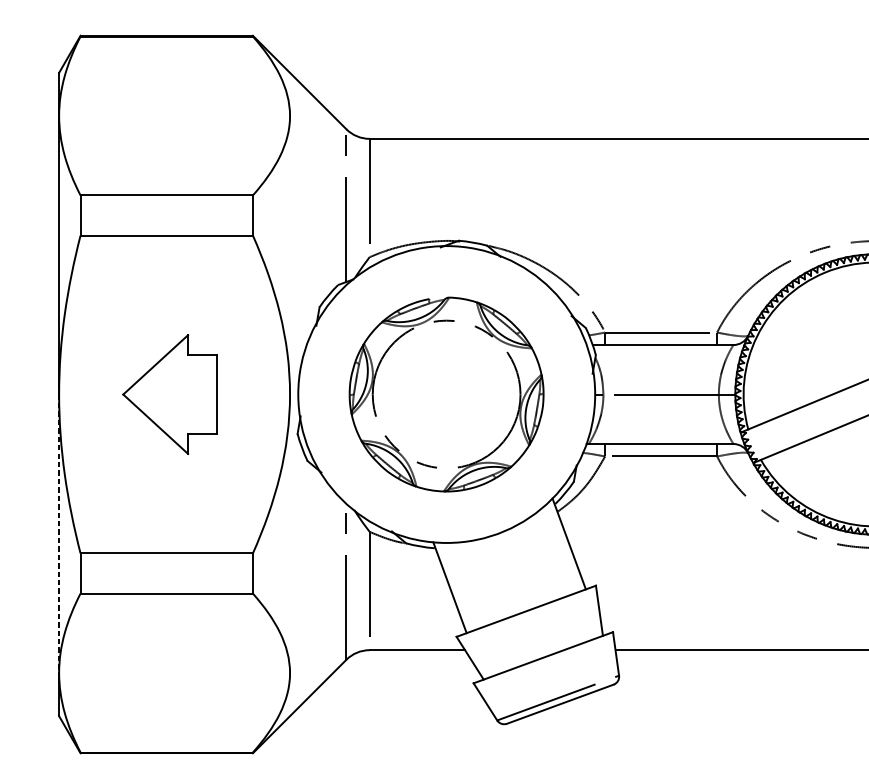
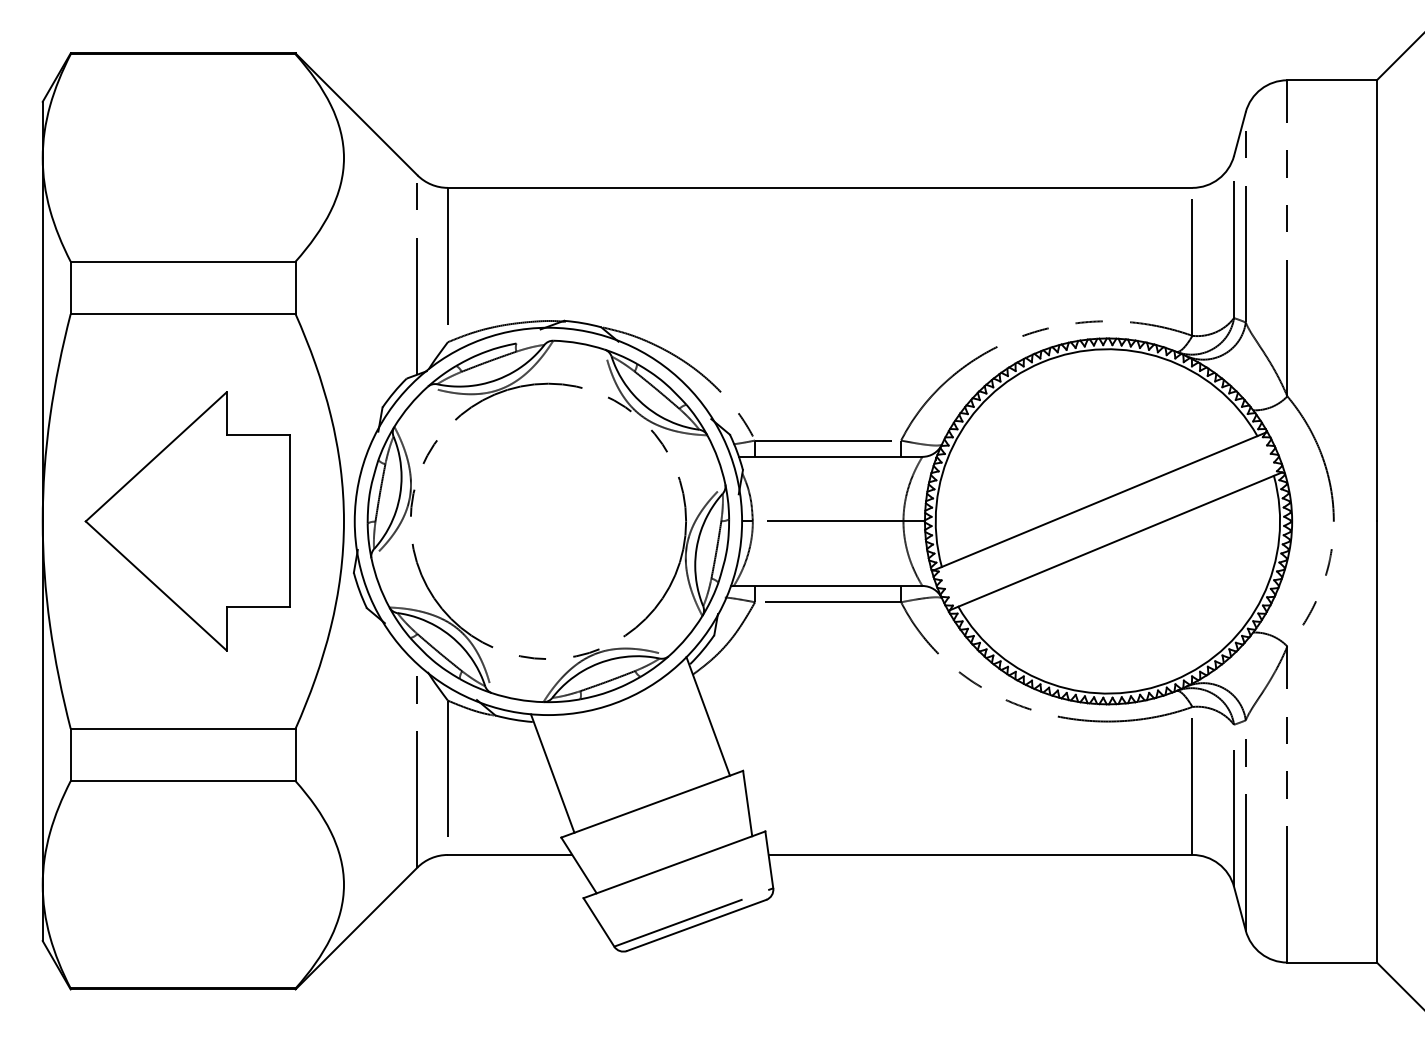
part: (170, 394) -> (187, 521), size x1.67
part: (446, 394) -> (547, 521), size x1.43
line: (58, 534) -> (42, 703), dashed -> solid

